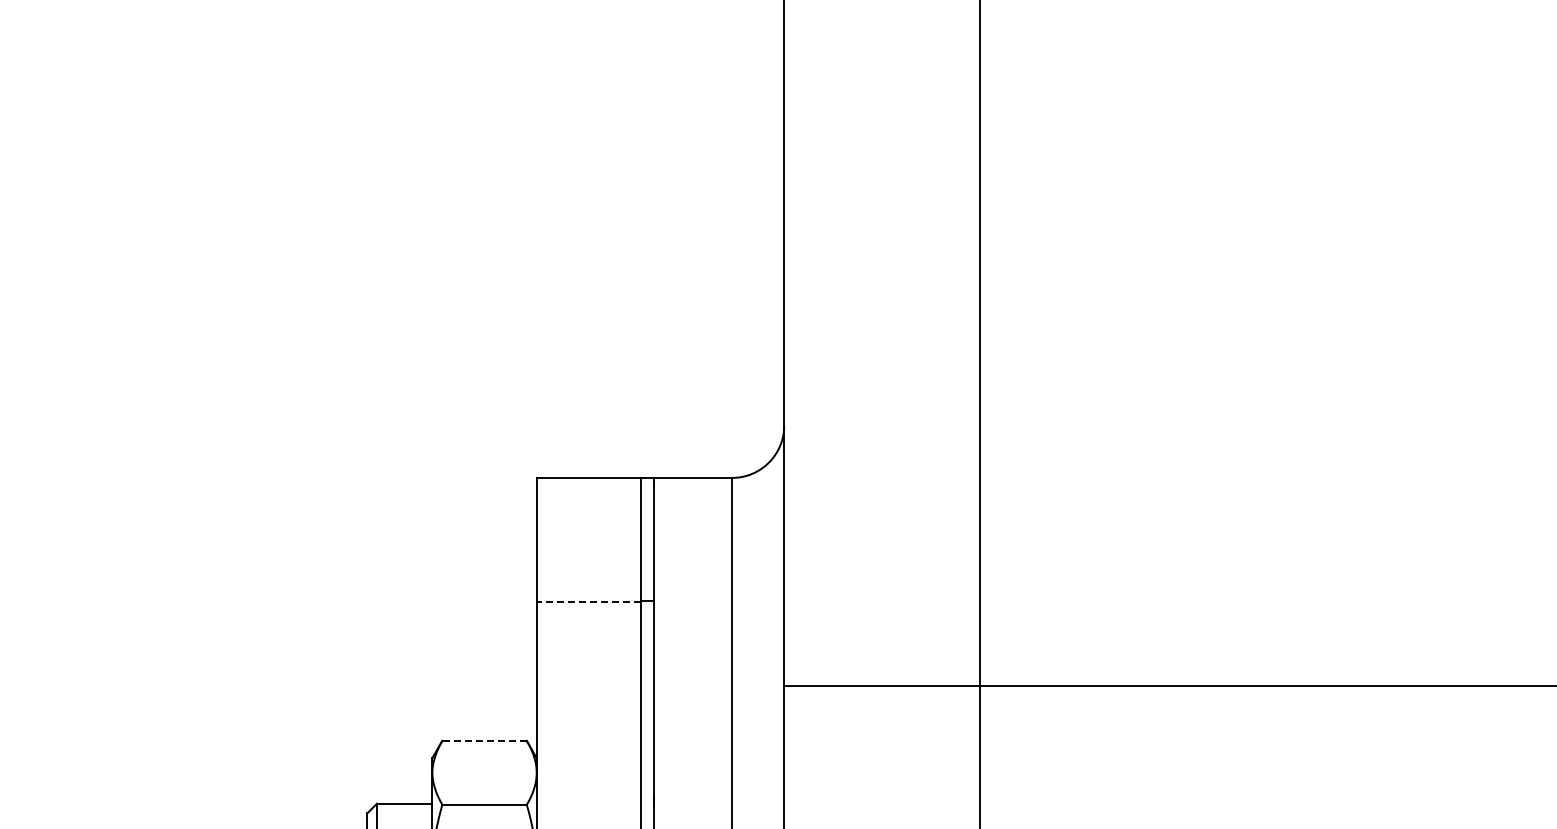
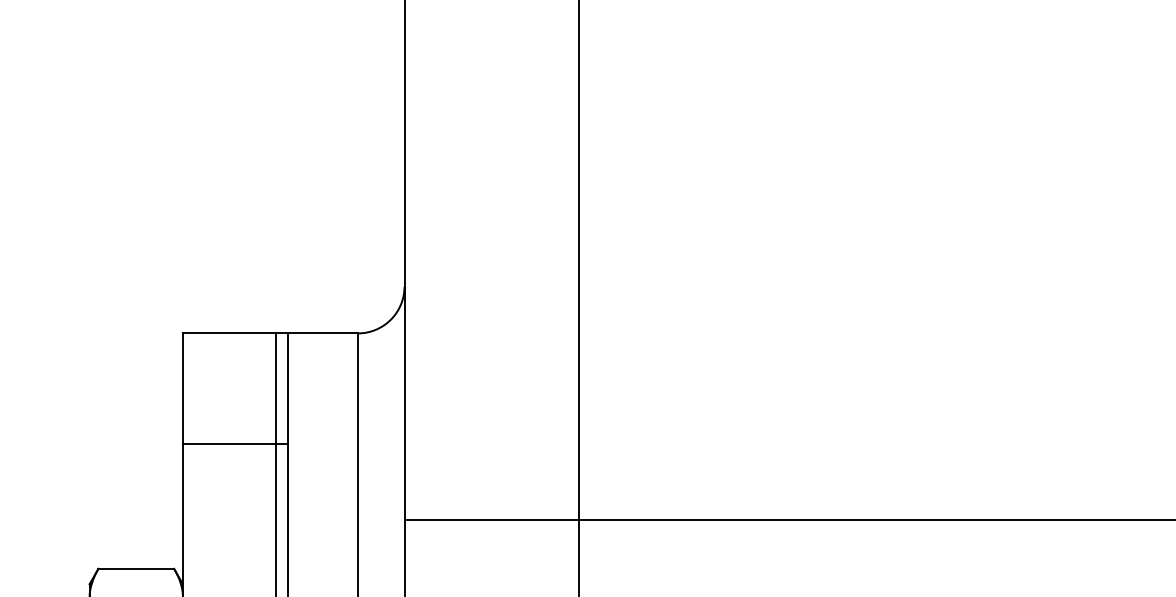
line: (588, 601) -> (229, 444), dashed -> solid
line: (484, 740) -> (136, 568), dashed -> solid

